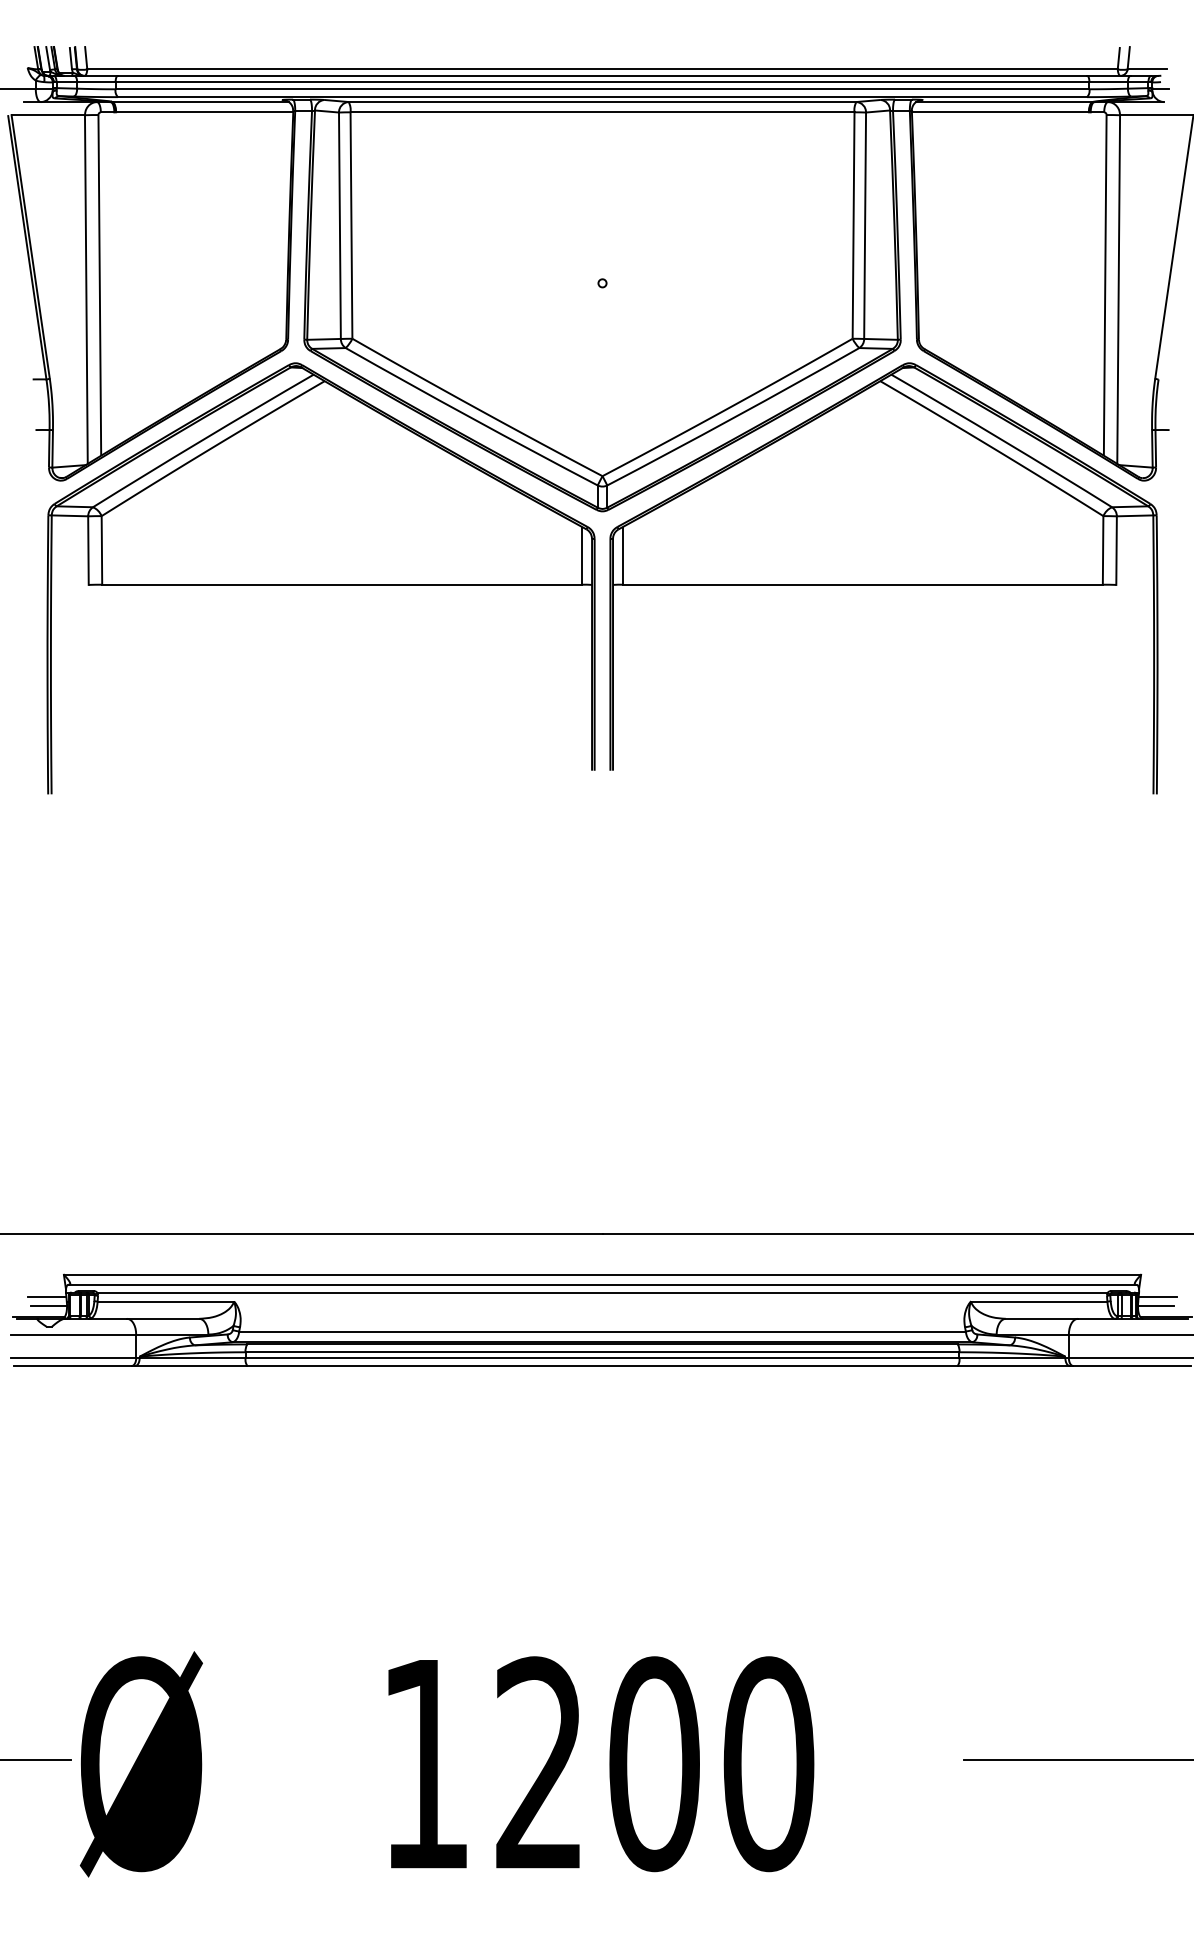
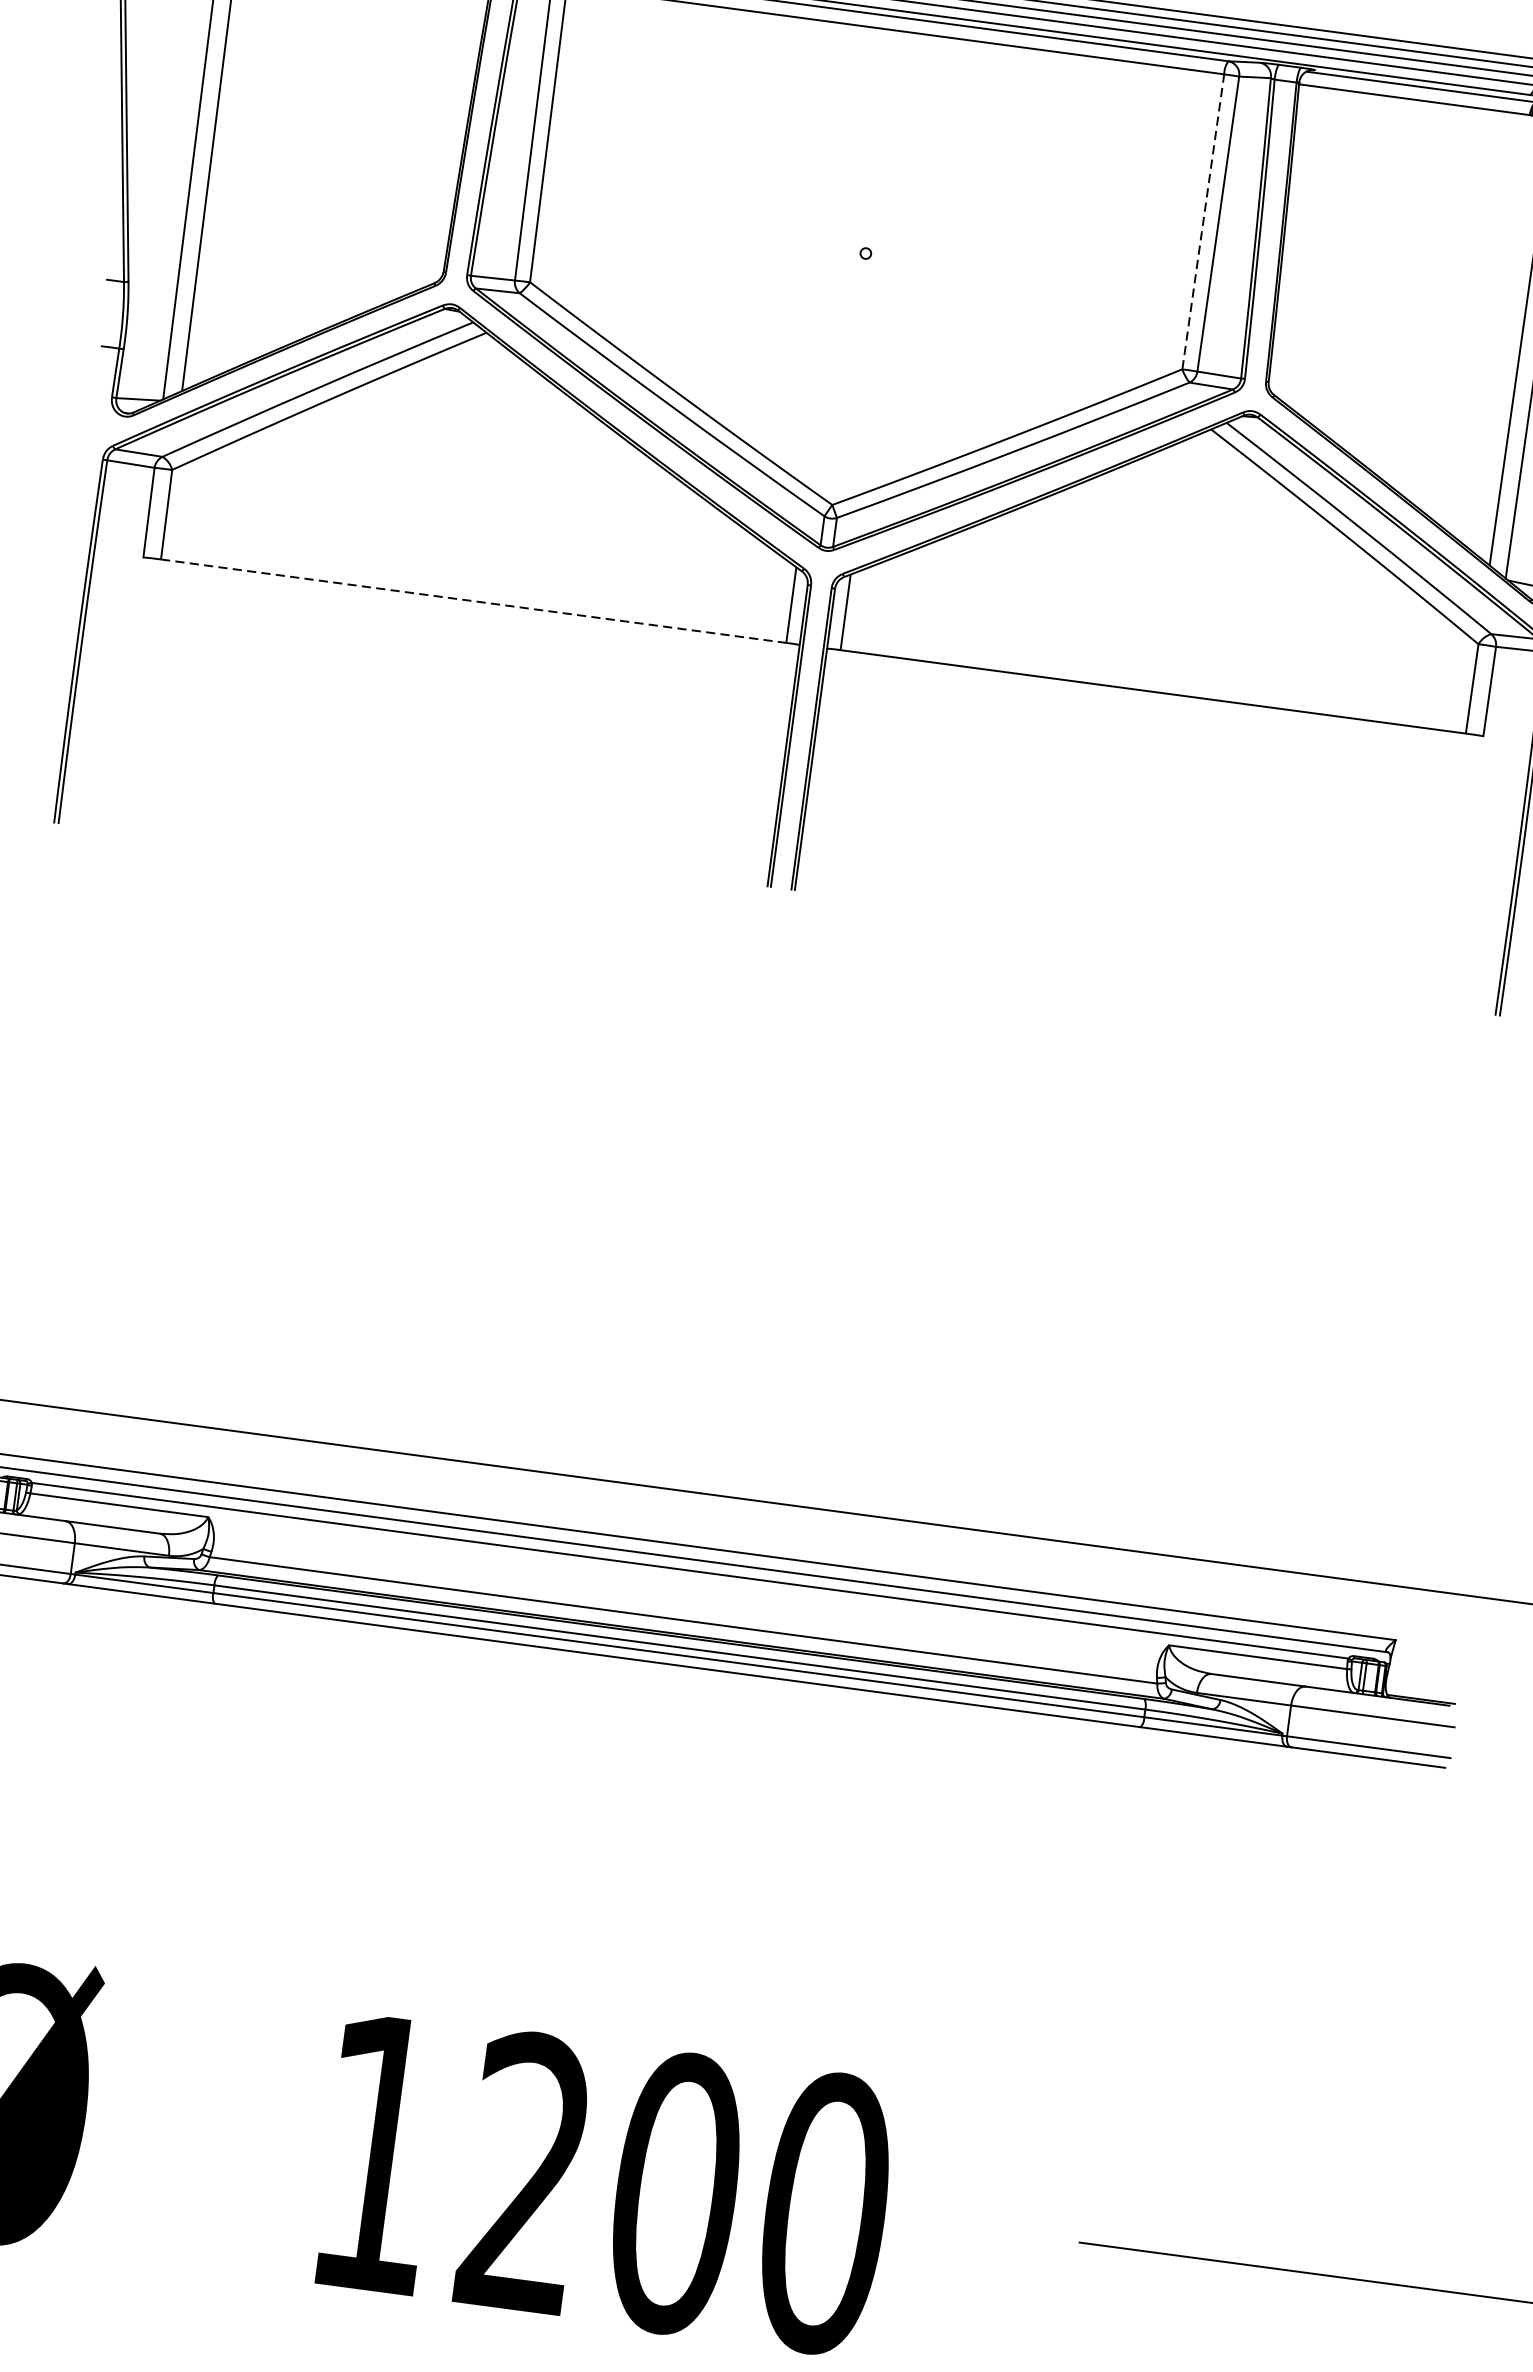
line: (853, 225) -> (1203, 221), solid -> dashed
line: (341, 584) -> (473, 600), solid -> dashed
line: (1157, 1297) -> (1413, 1672), removed
line: (1155, 1305) -> (1409, 1682), removed

